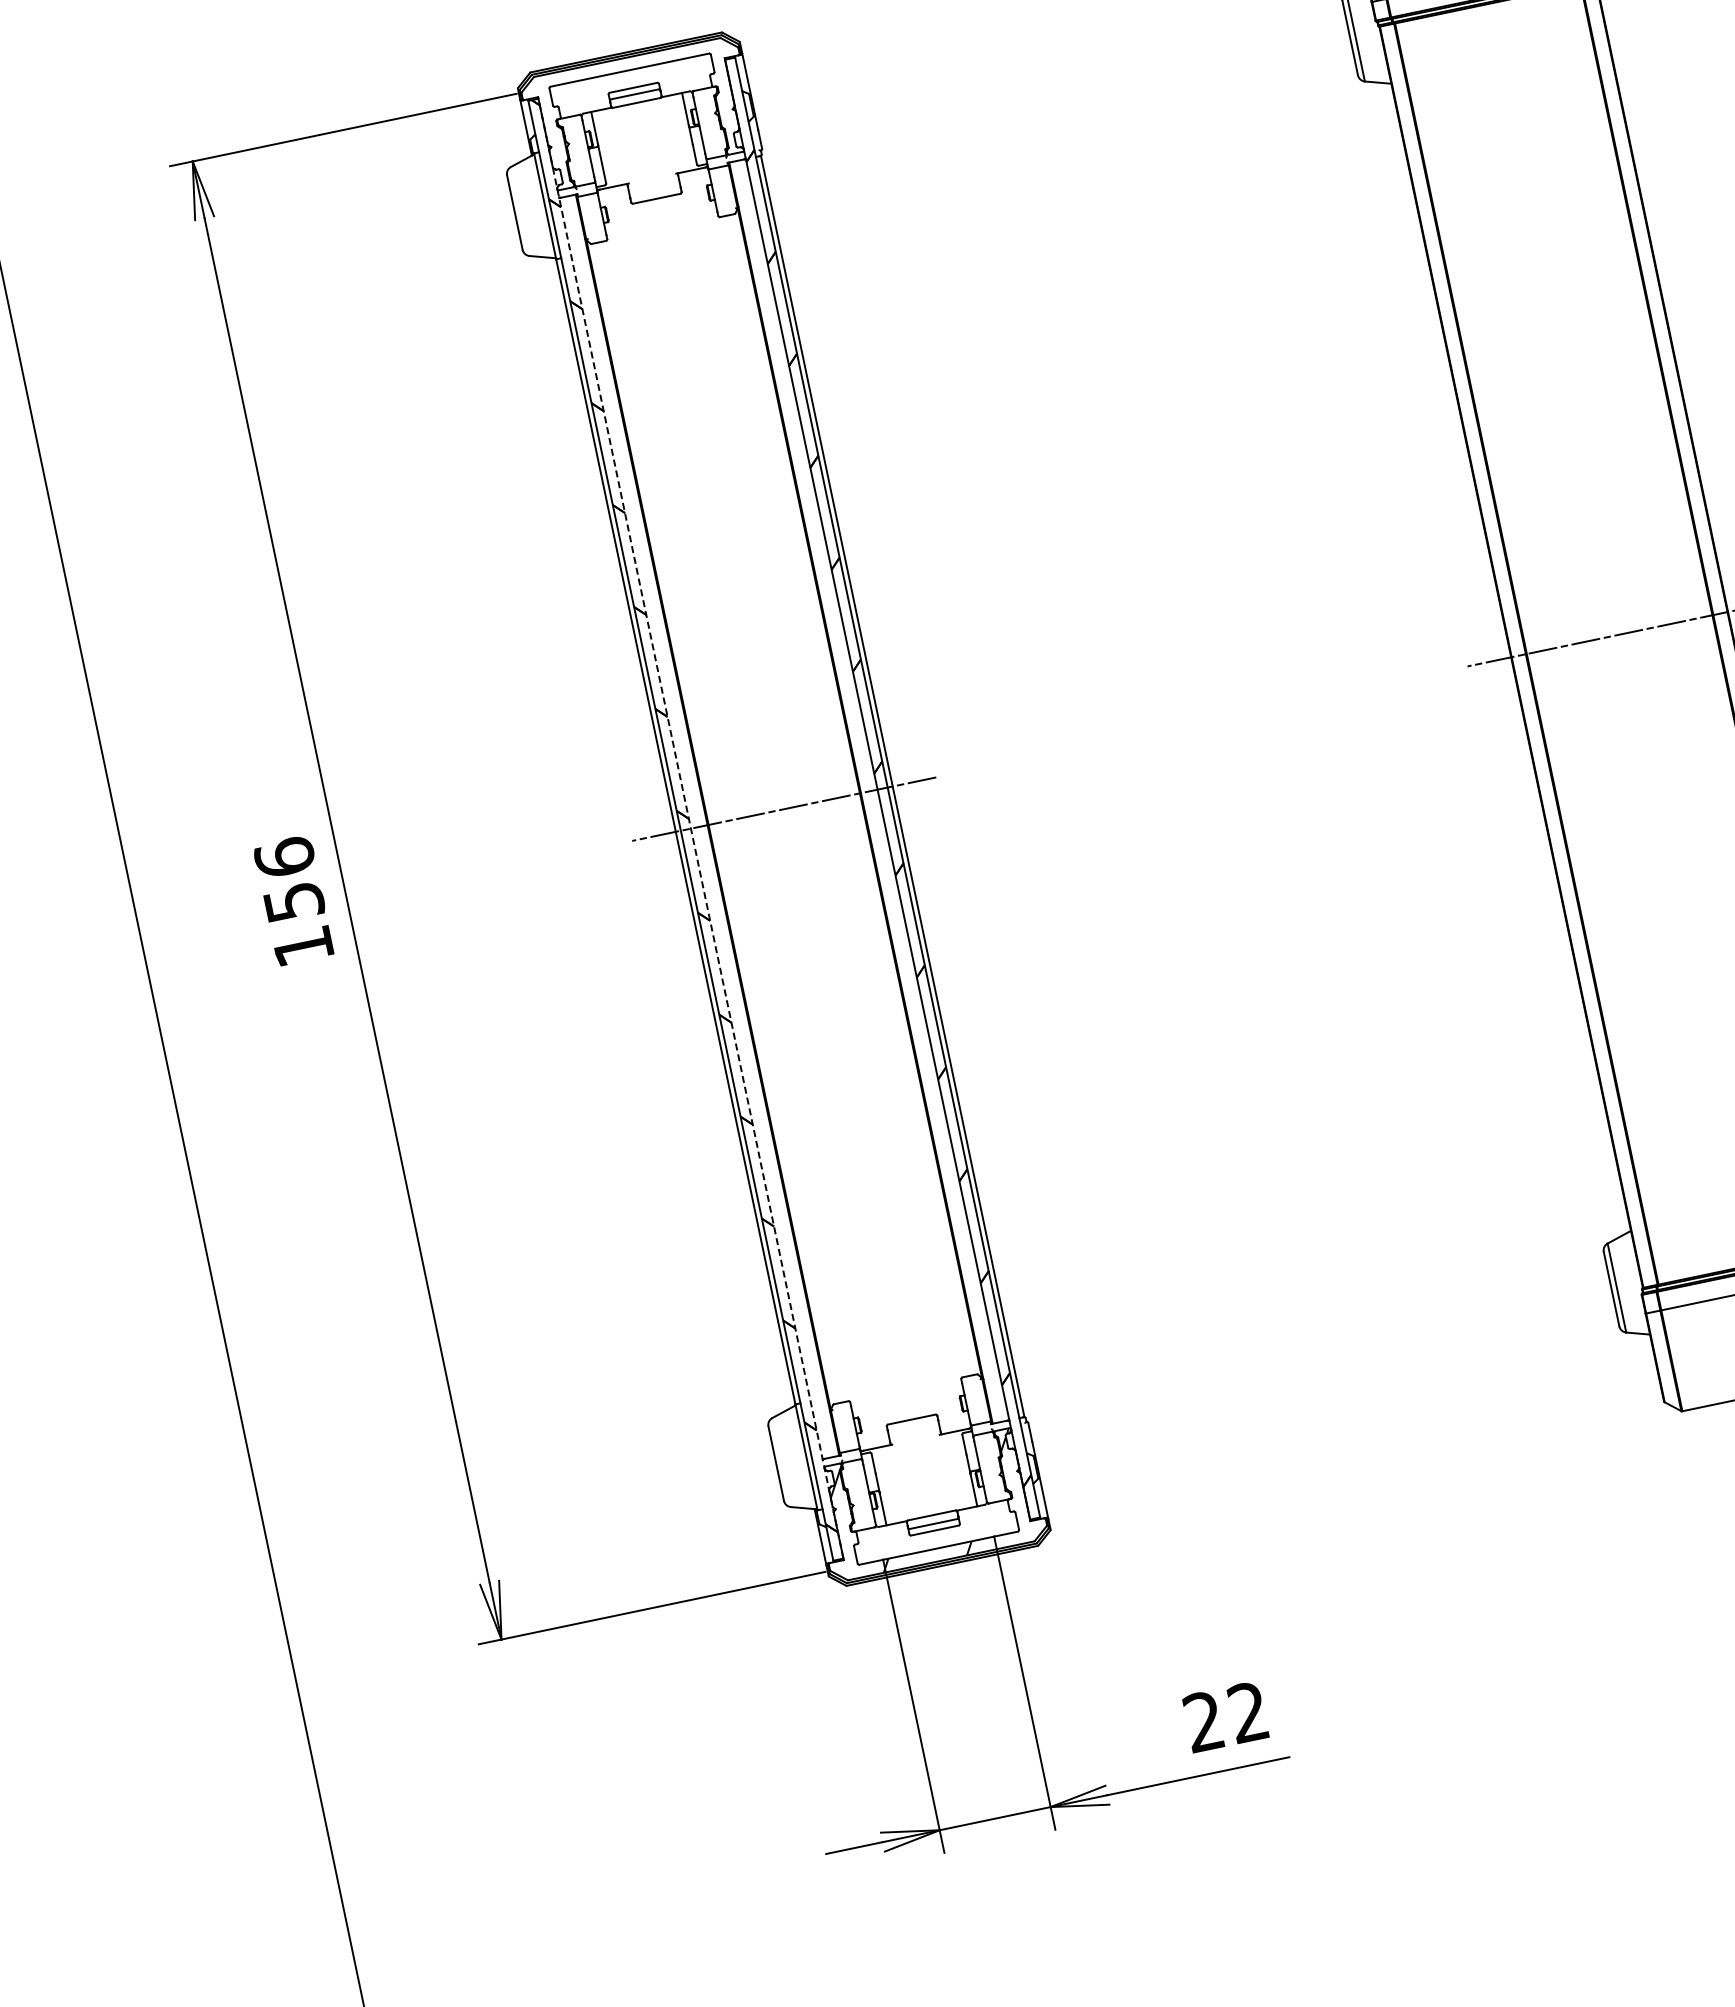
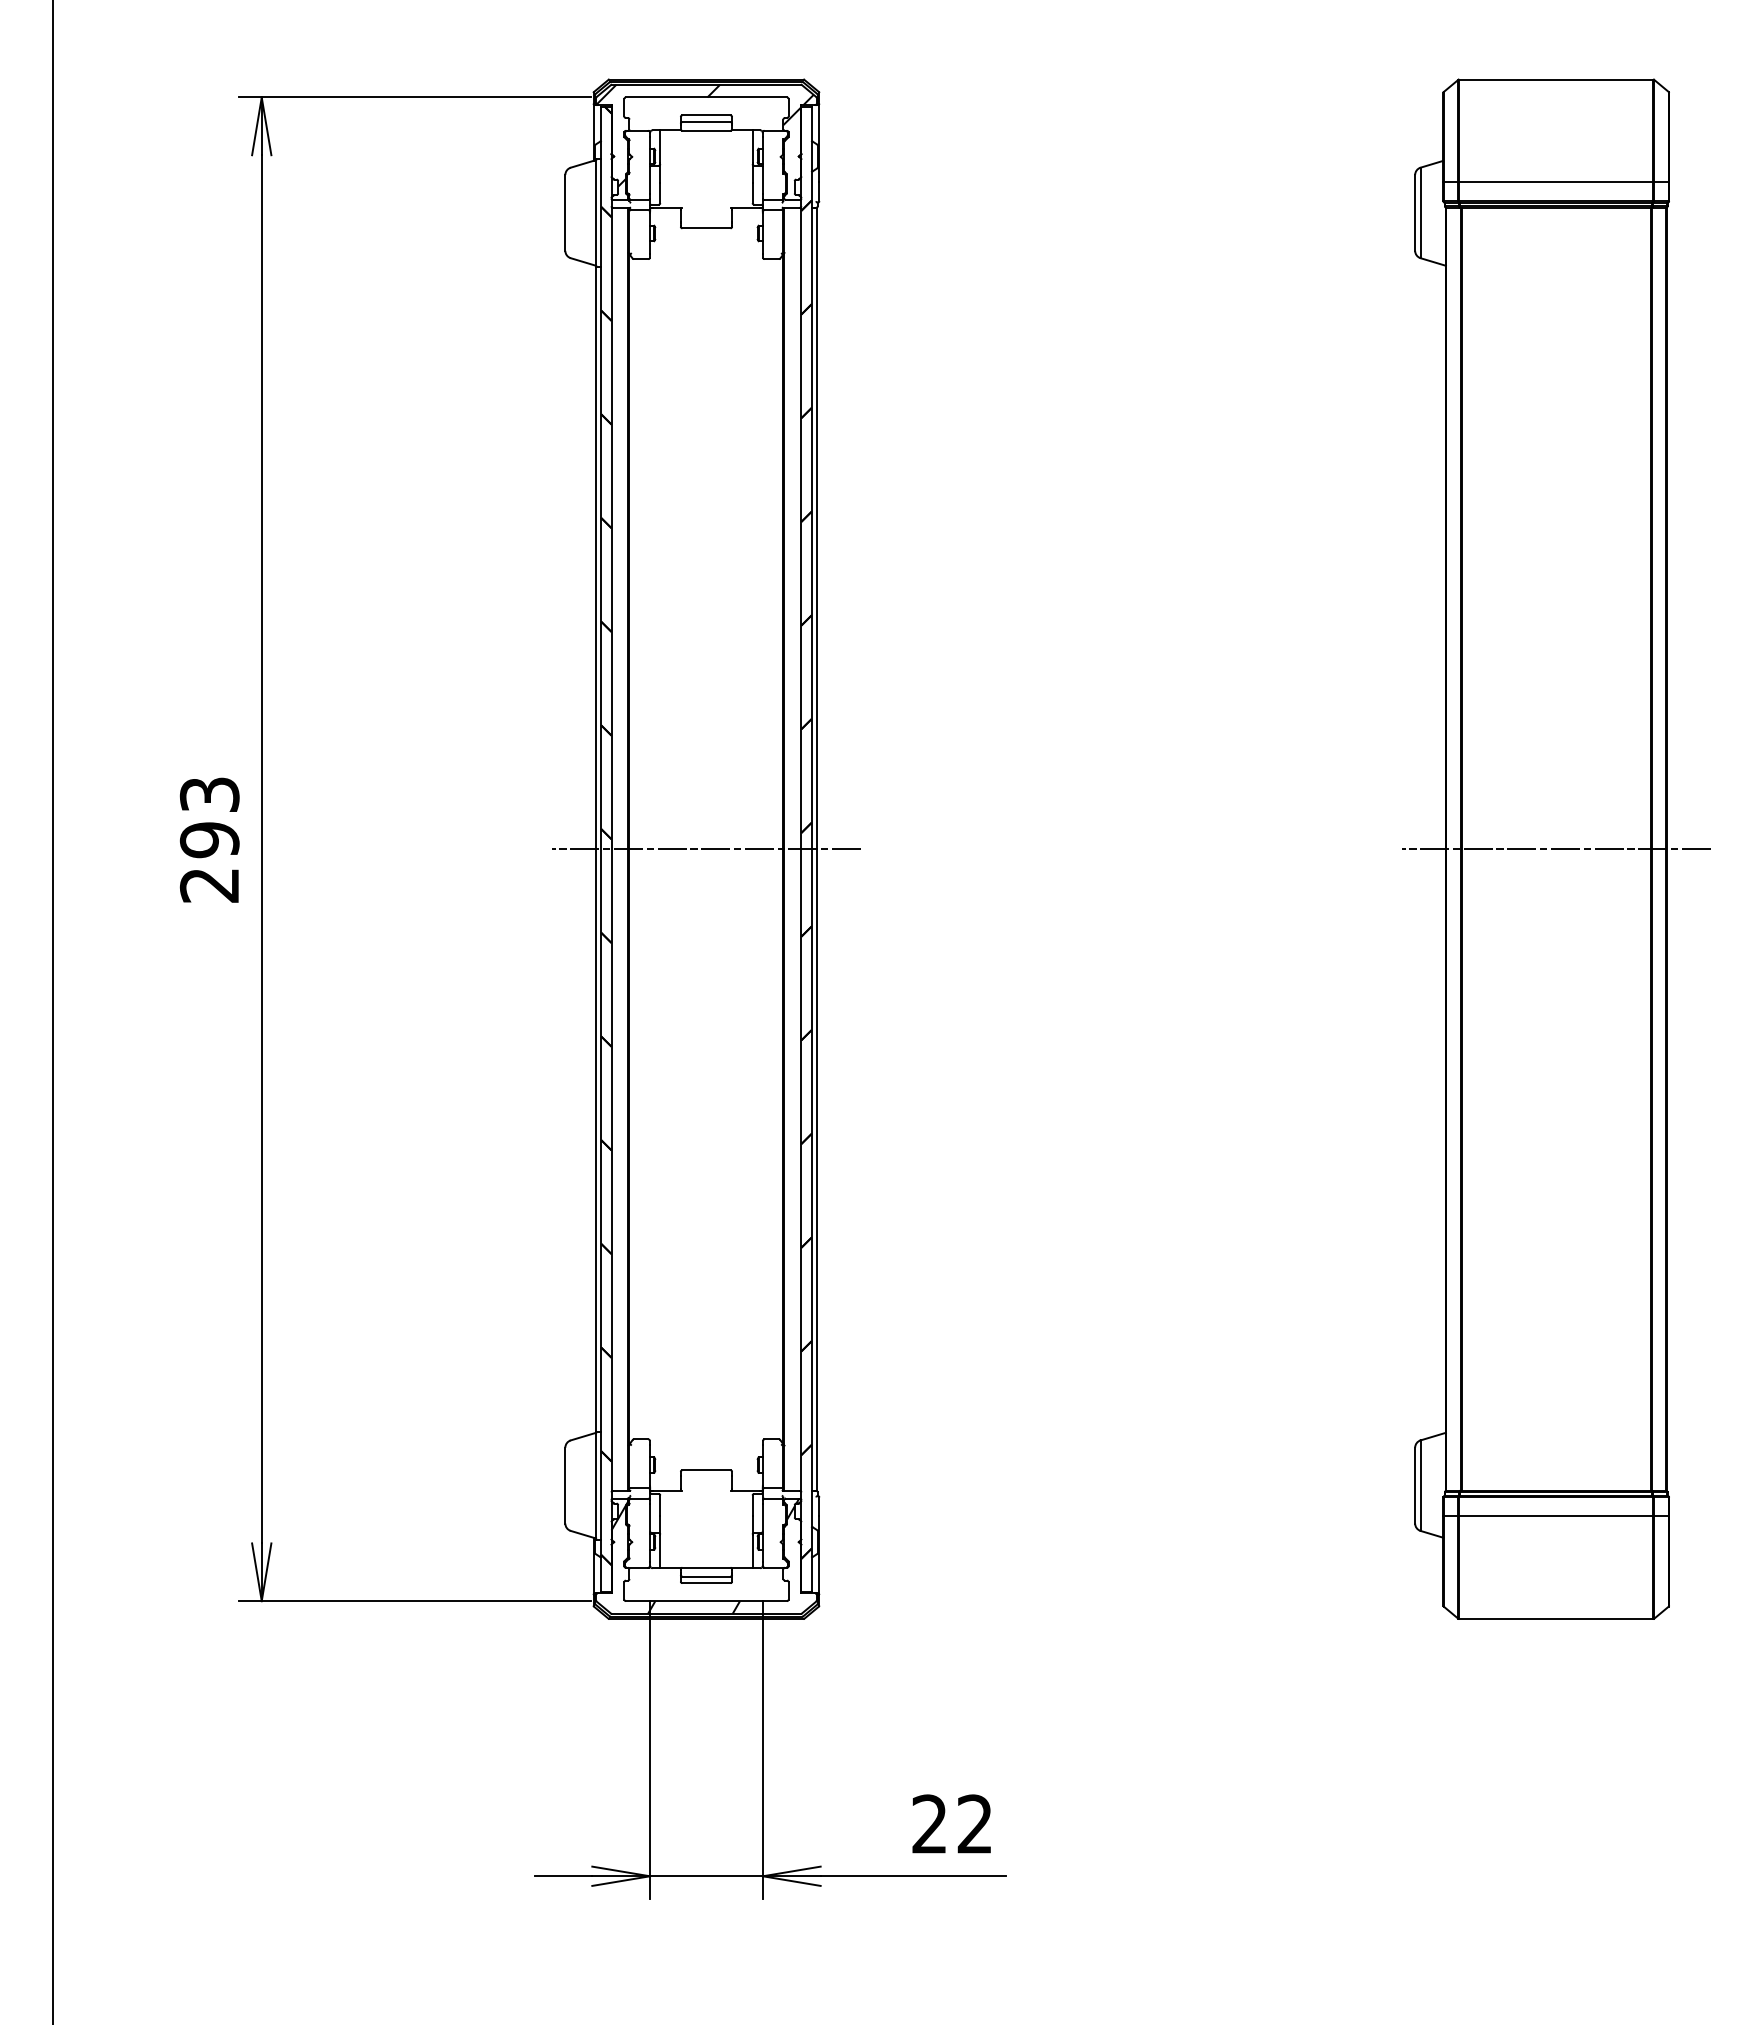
hatch: (635, 107) -> (704, 135), added
line: (690, 828) -> (611, 849), dashed -> solid
text: (293, 901) -> (209, 839), 156 -> 293

